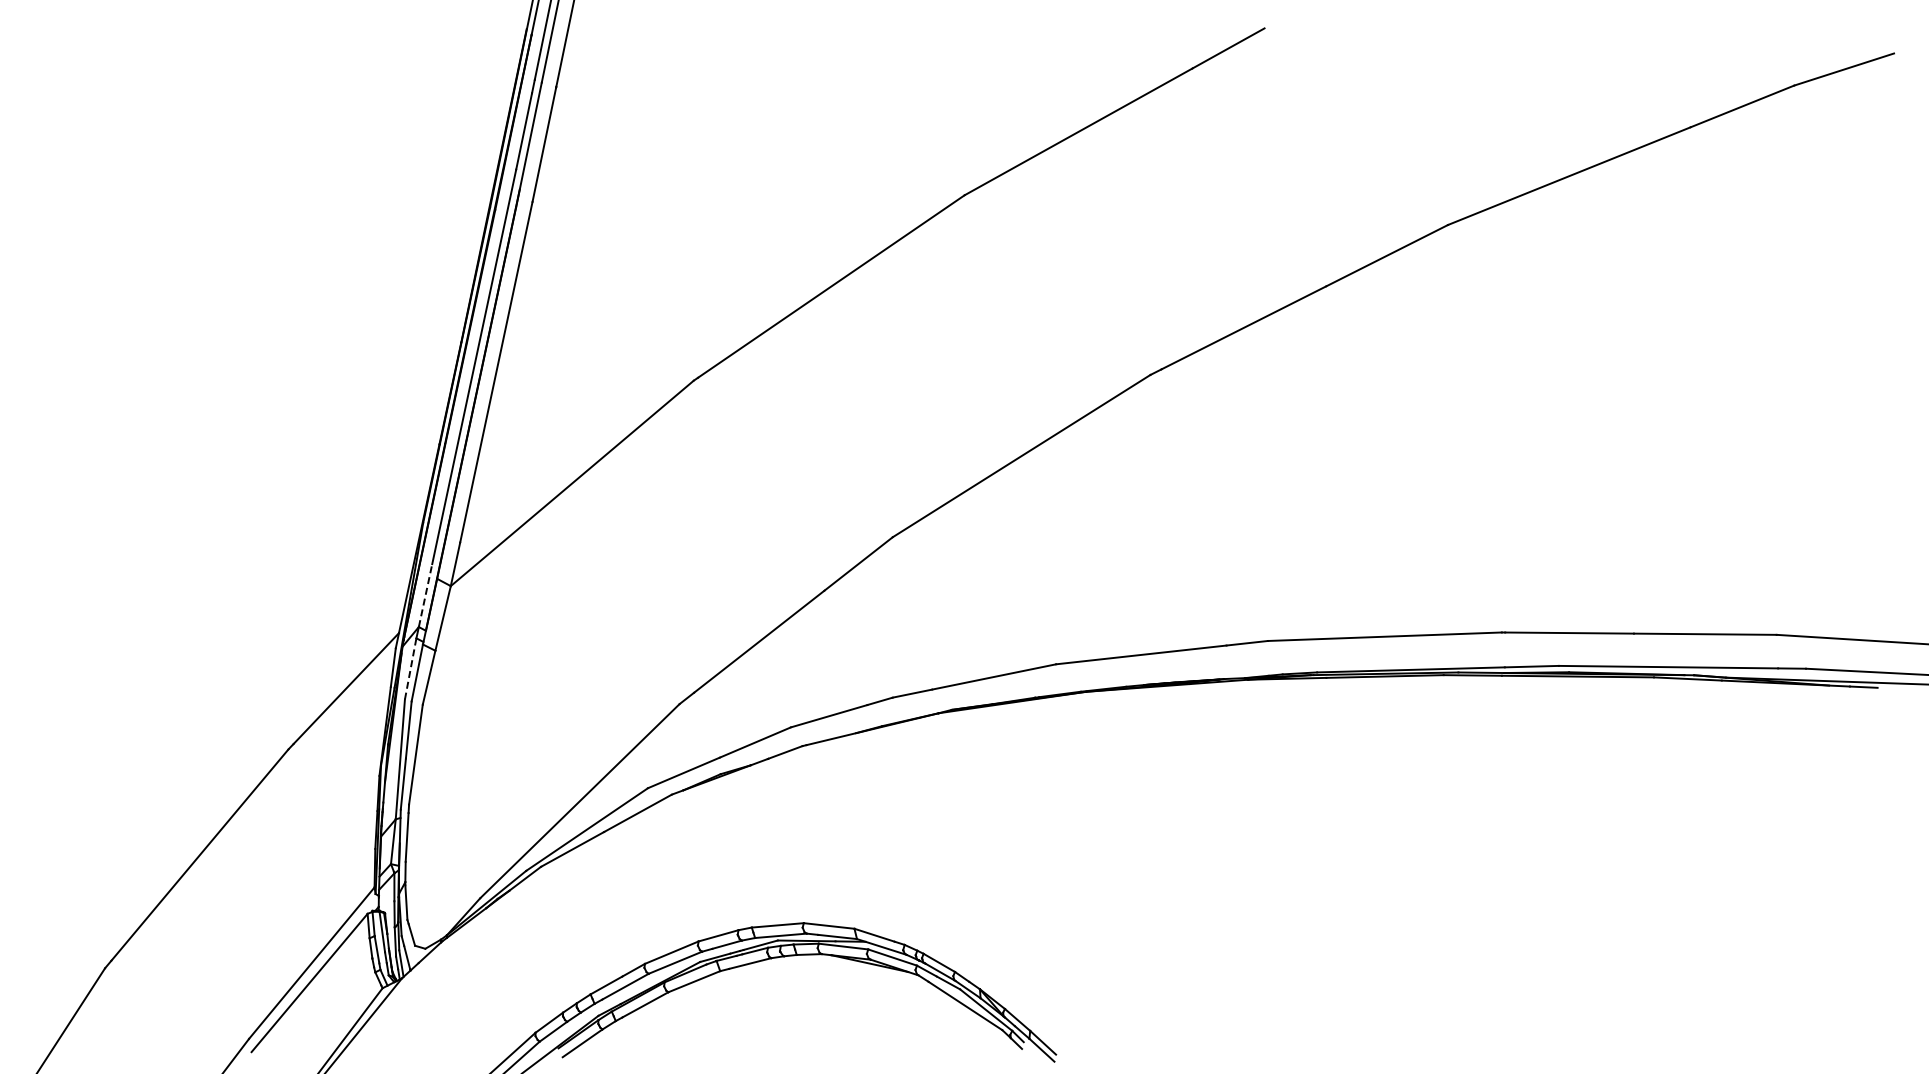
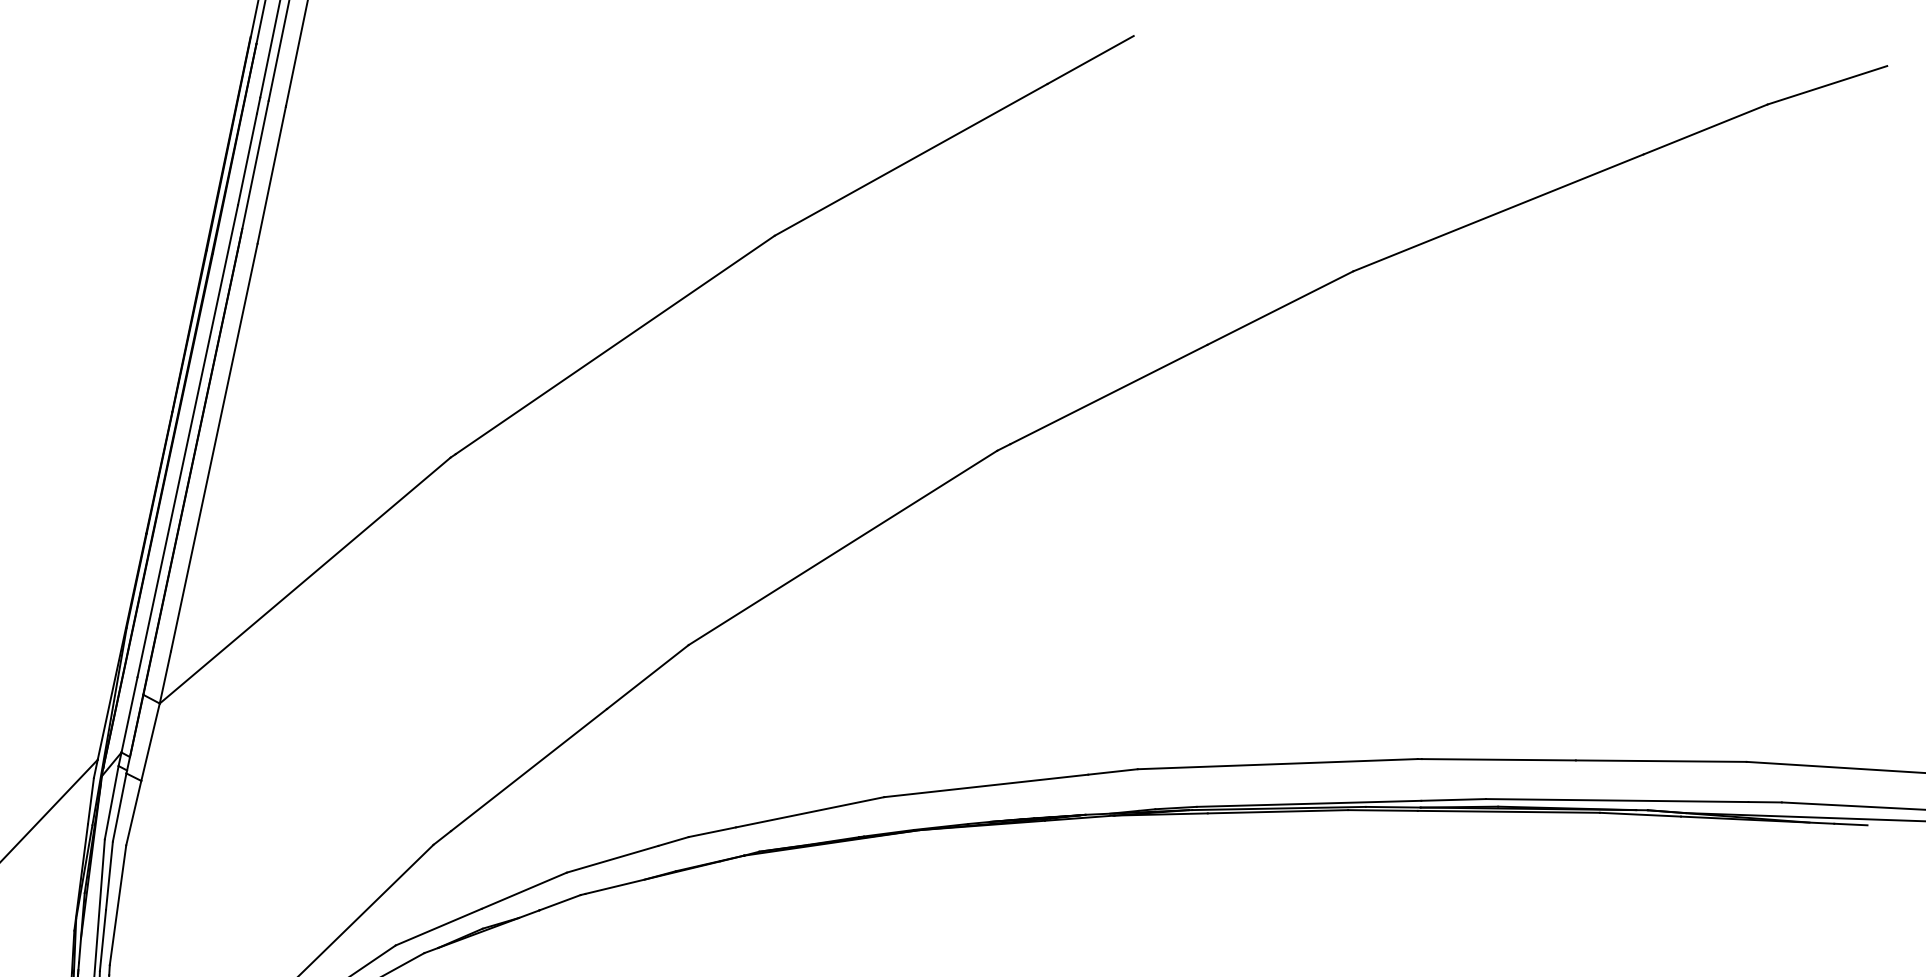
line: (425, 595) -> (129, 714), dashed -> solid
line: (410, 668) -> (111, 802), dashed -> solid

